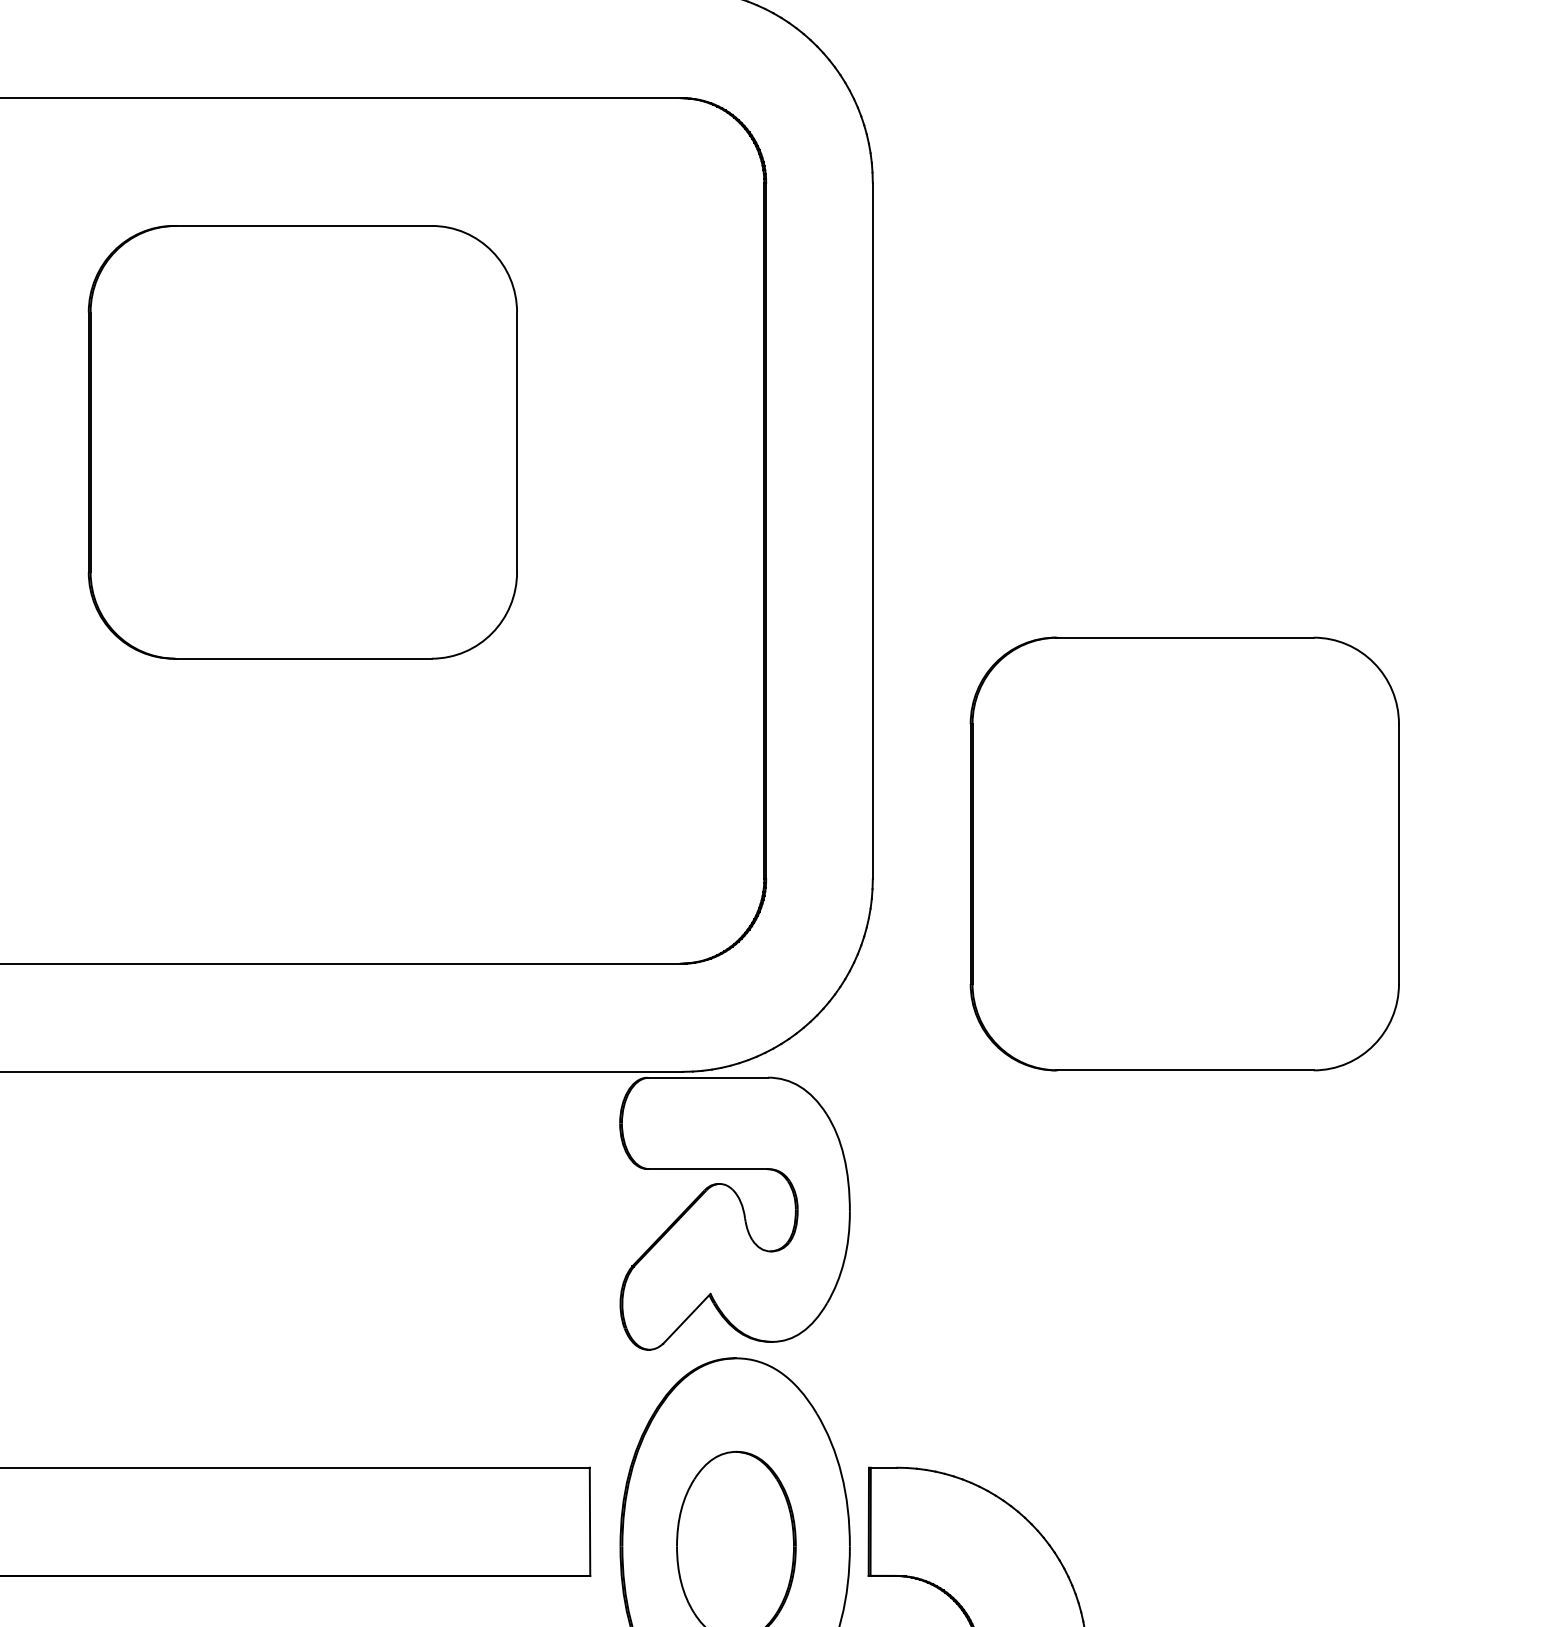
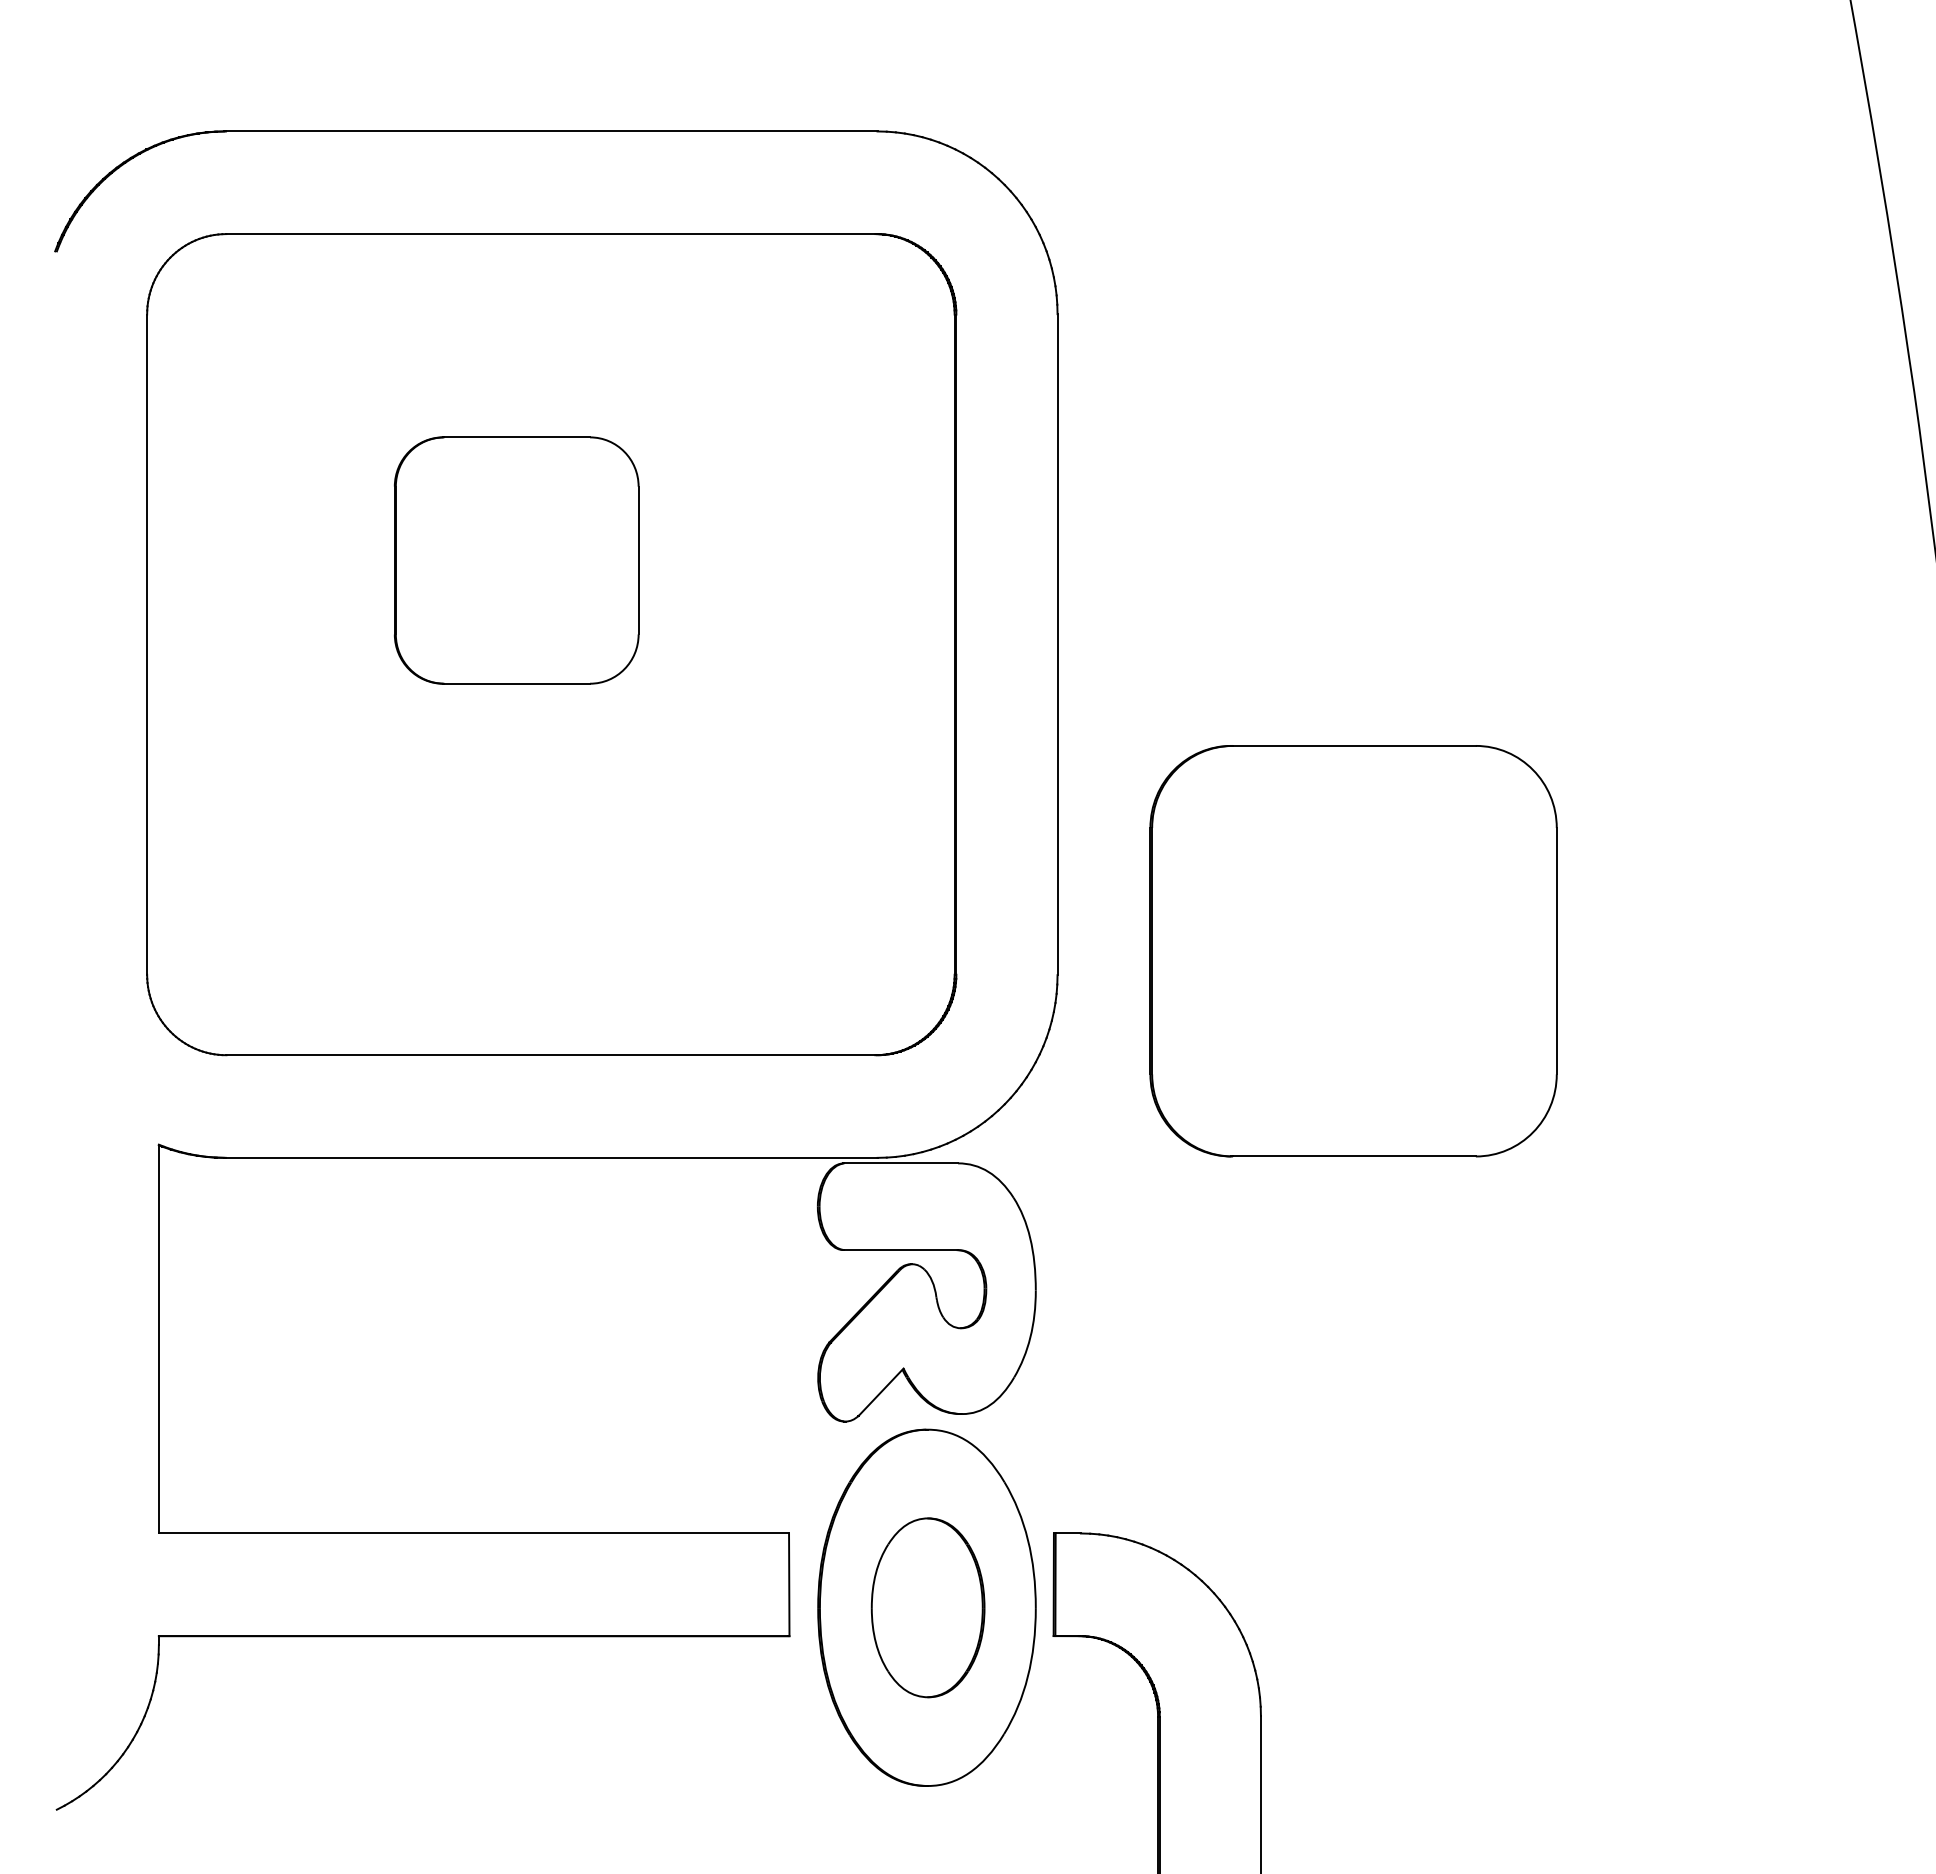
part: (302, 442) -> (516, 560), size x0.6

